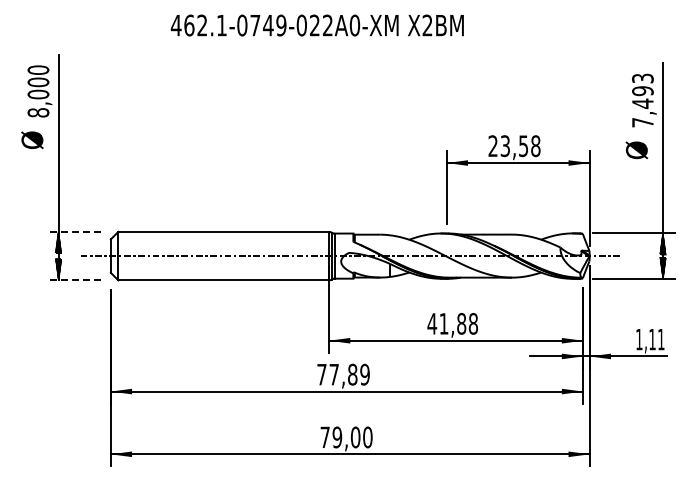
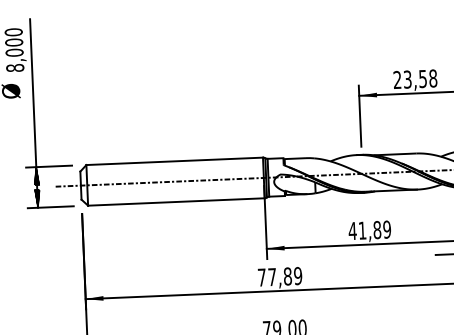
line: (73, 231) -> (48, 166), dashed -> solid
line: (73, 280) -> (50, 207), dashed -> solid
text: (472, 323) -> (386, 229), 41,88 -> 41,89

